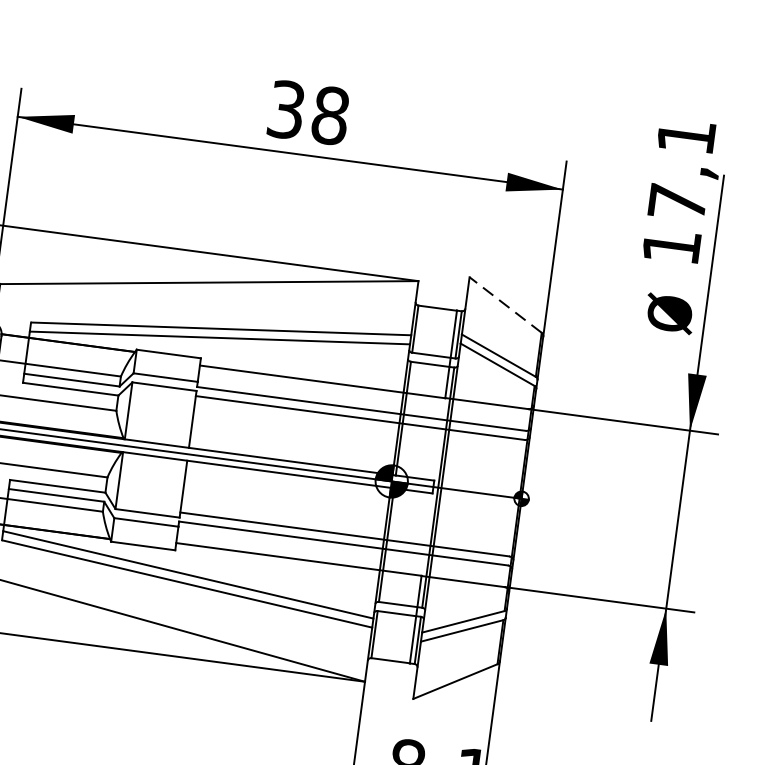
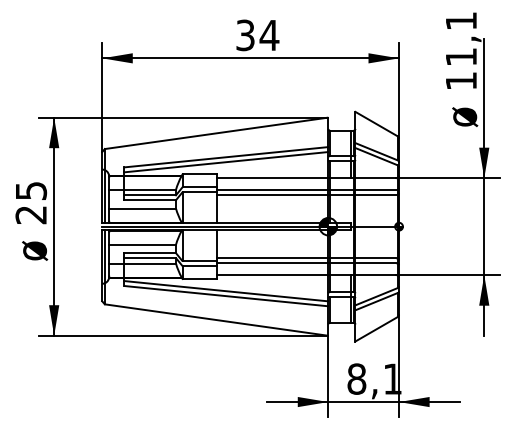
text: (330, 115) -> (269, 35), 38 -> 34
text: (678, 201) -> (461, 56), 17,1 -> 11,1
line: (505, 305) -> (376, 124), dashed -> solid

